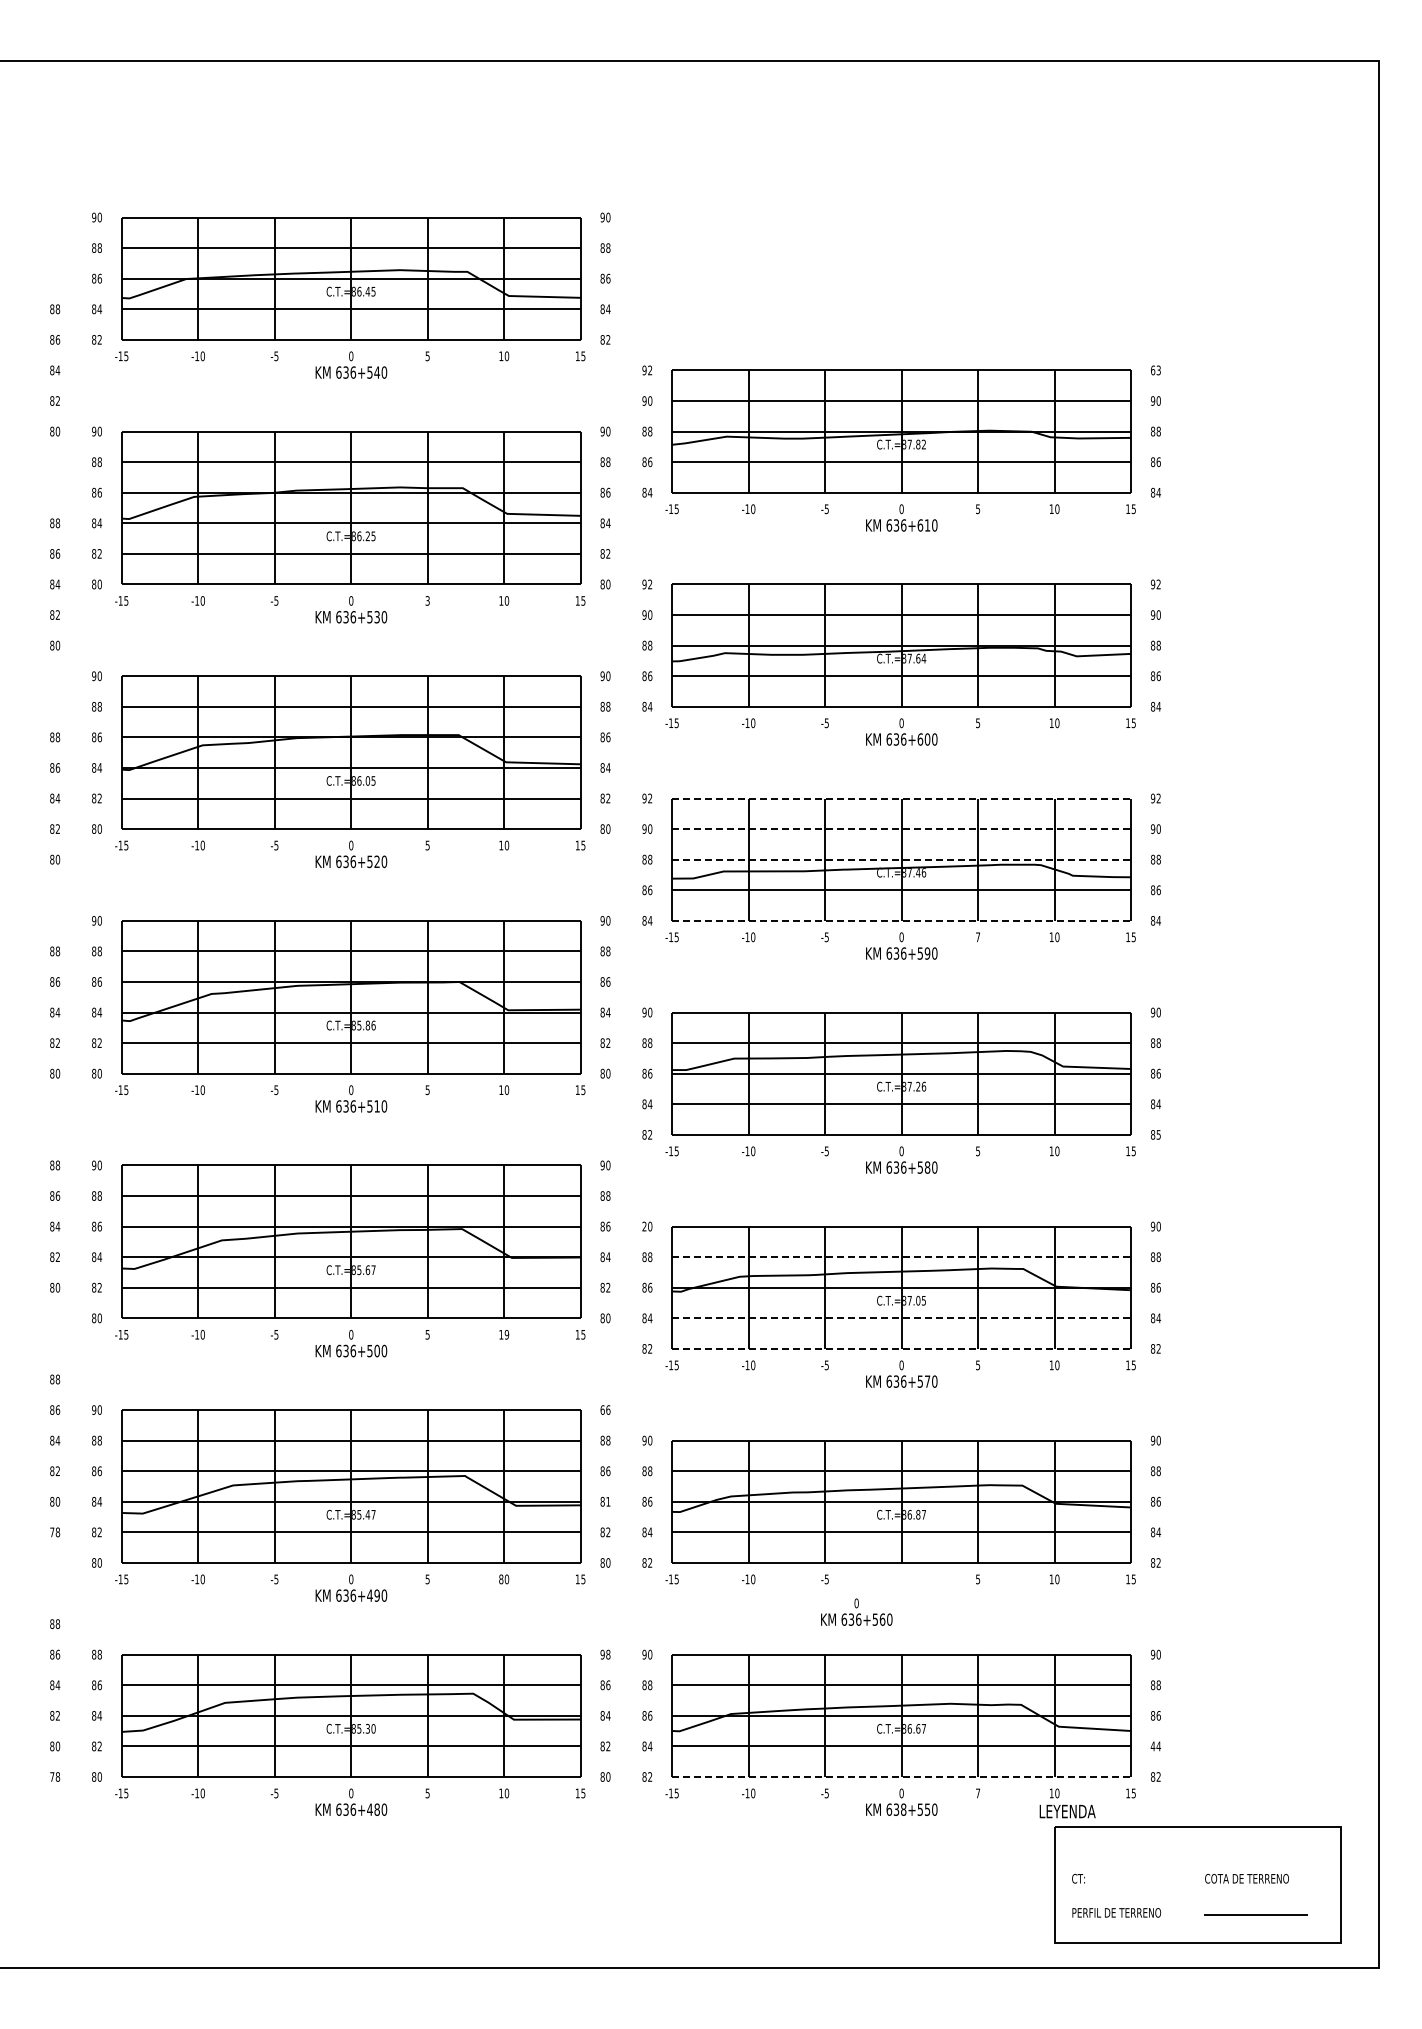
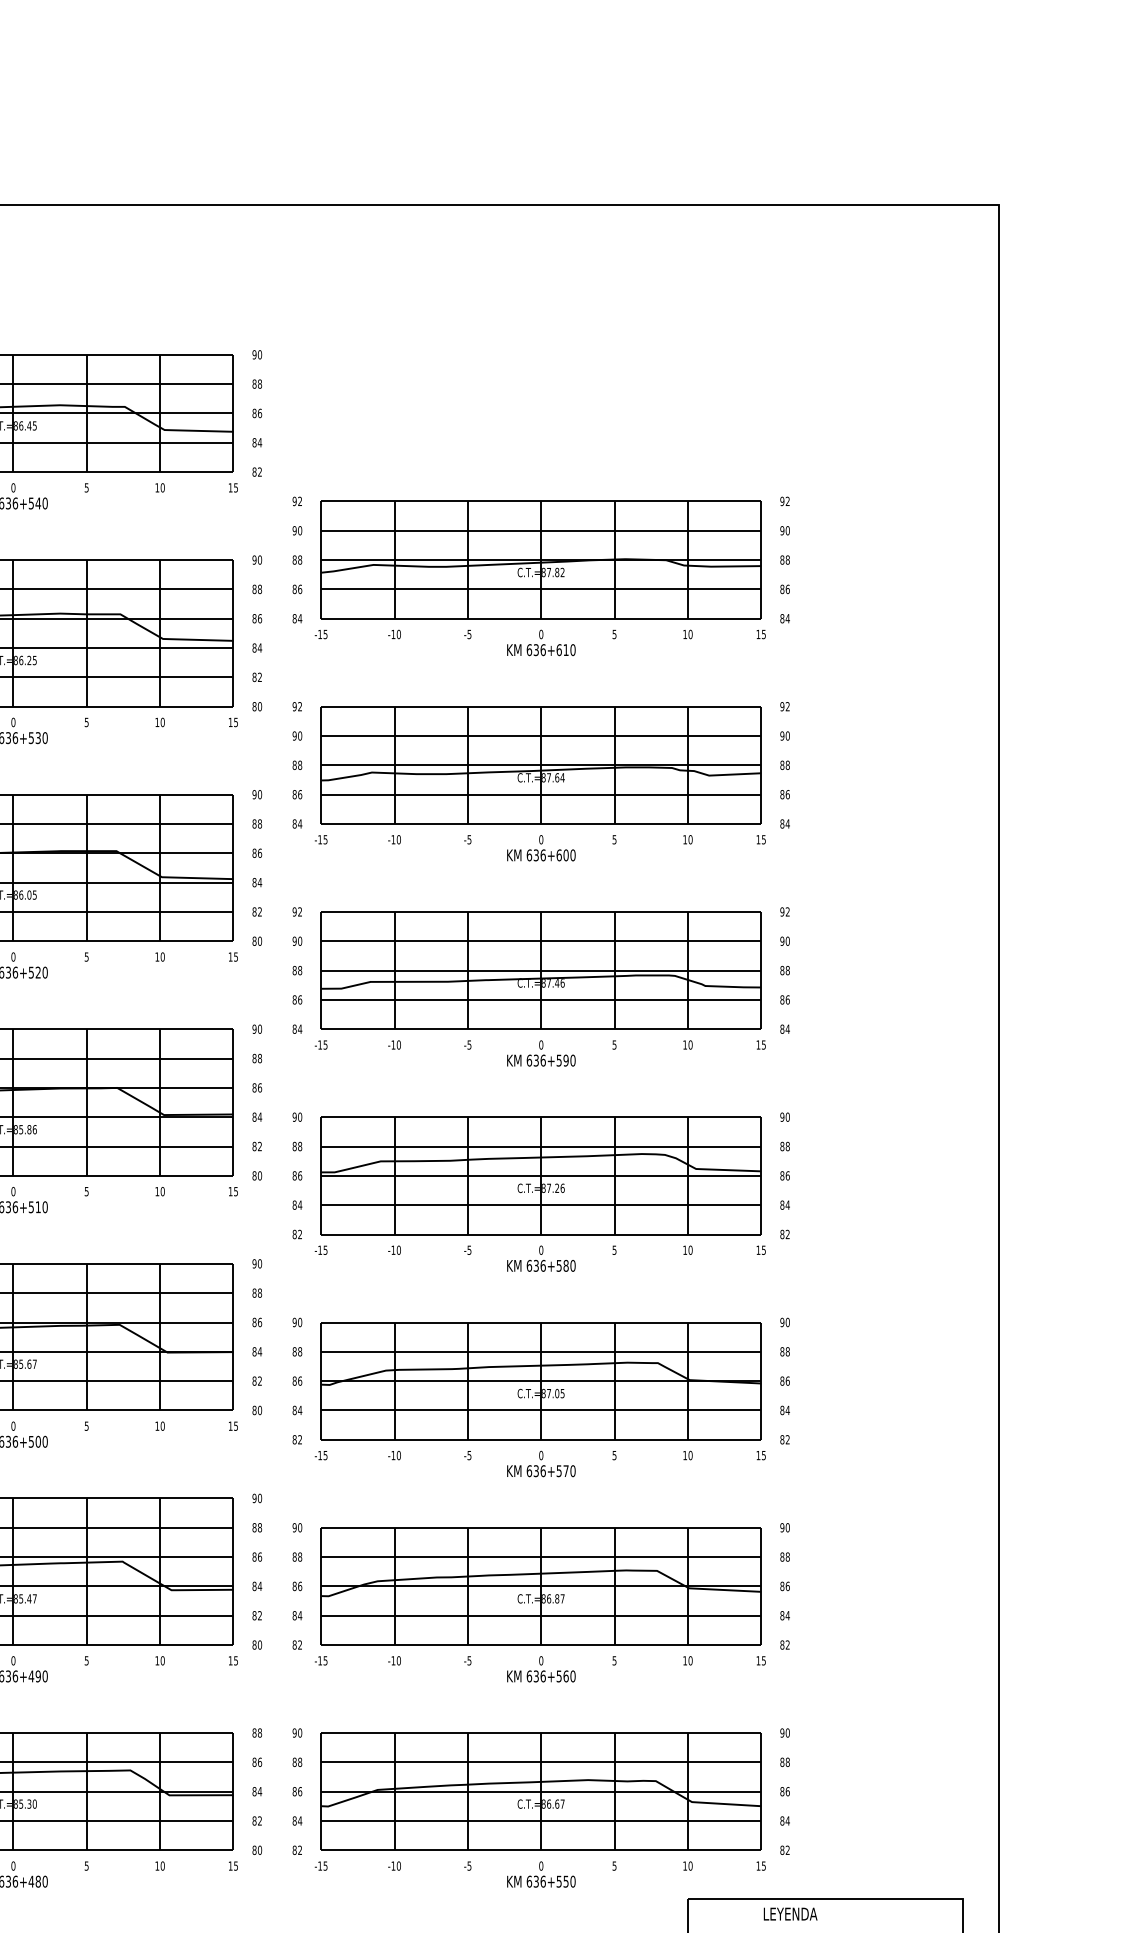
text: (1155, 370) -> (784, 501), 63 -> 92
text: (427, 600) -> (86, 722), 3 -> 5
line: (902, 798) -> (542, 911), dashed -> solid
line: (902, 829) -> (542, 941), dashed -> solid
line: (902, 859) -> (542, 970), dashed -> solid
line: (902, 920) -> (542, 1028), dashed -> solid
text: (978, 937) -> (614, 1045), 7 -> 5
text: (1158, 1134) -> (787, 1234), 85 -> 82
text: (644, 1226) -> (294, 1322), 20 -> 90
line: (902, 1257) -> (542, 1352), dashed -> solid
line: (902, 1318) -> (542, 1410), dashed -> solid
text: (506, 1334) -> (162, 1425), 19 -> 10
line: (902, 1348) -> (542, 1439), dashed -> solid
text: (605, 1409) -> (257, 1497), 66 -> 90
text: (608, 1501) -> (260, 1586), 81 -> 84
text: (501, 1579) -> (157, 1660), 80 -> 10
text: (856, 1611) -> (541, 1668), moved
text: (602, 1654) -> (254, 1732), 98 -> 88
text: (1152, 1746) -> (781, 1821), 44 -> 84
line: (902, 1777) -> (542, 1850), dashed -> solid
text: (978, 1793) -> (614, 1866), 7 -> 5
text: (903, 1809) -> (543, 1881), 638+550 -> 636+550
text: (1067, 1811) -> (790, 1914), moved

